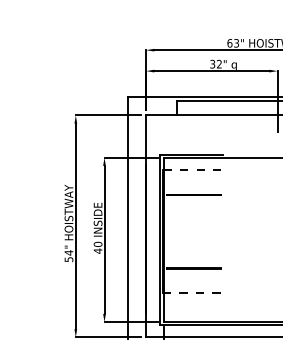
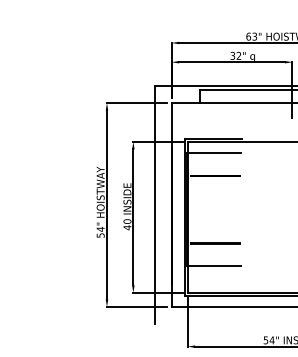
line: (191, 170) -> (213, 153), dashed -> solid
line: (191, 293) -> (213, 266), dashed -> solid

